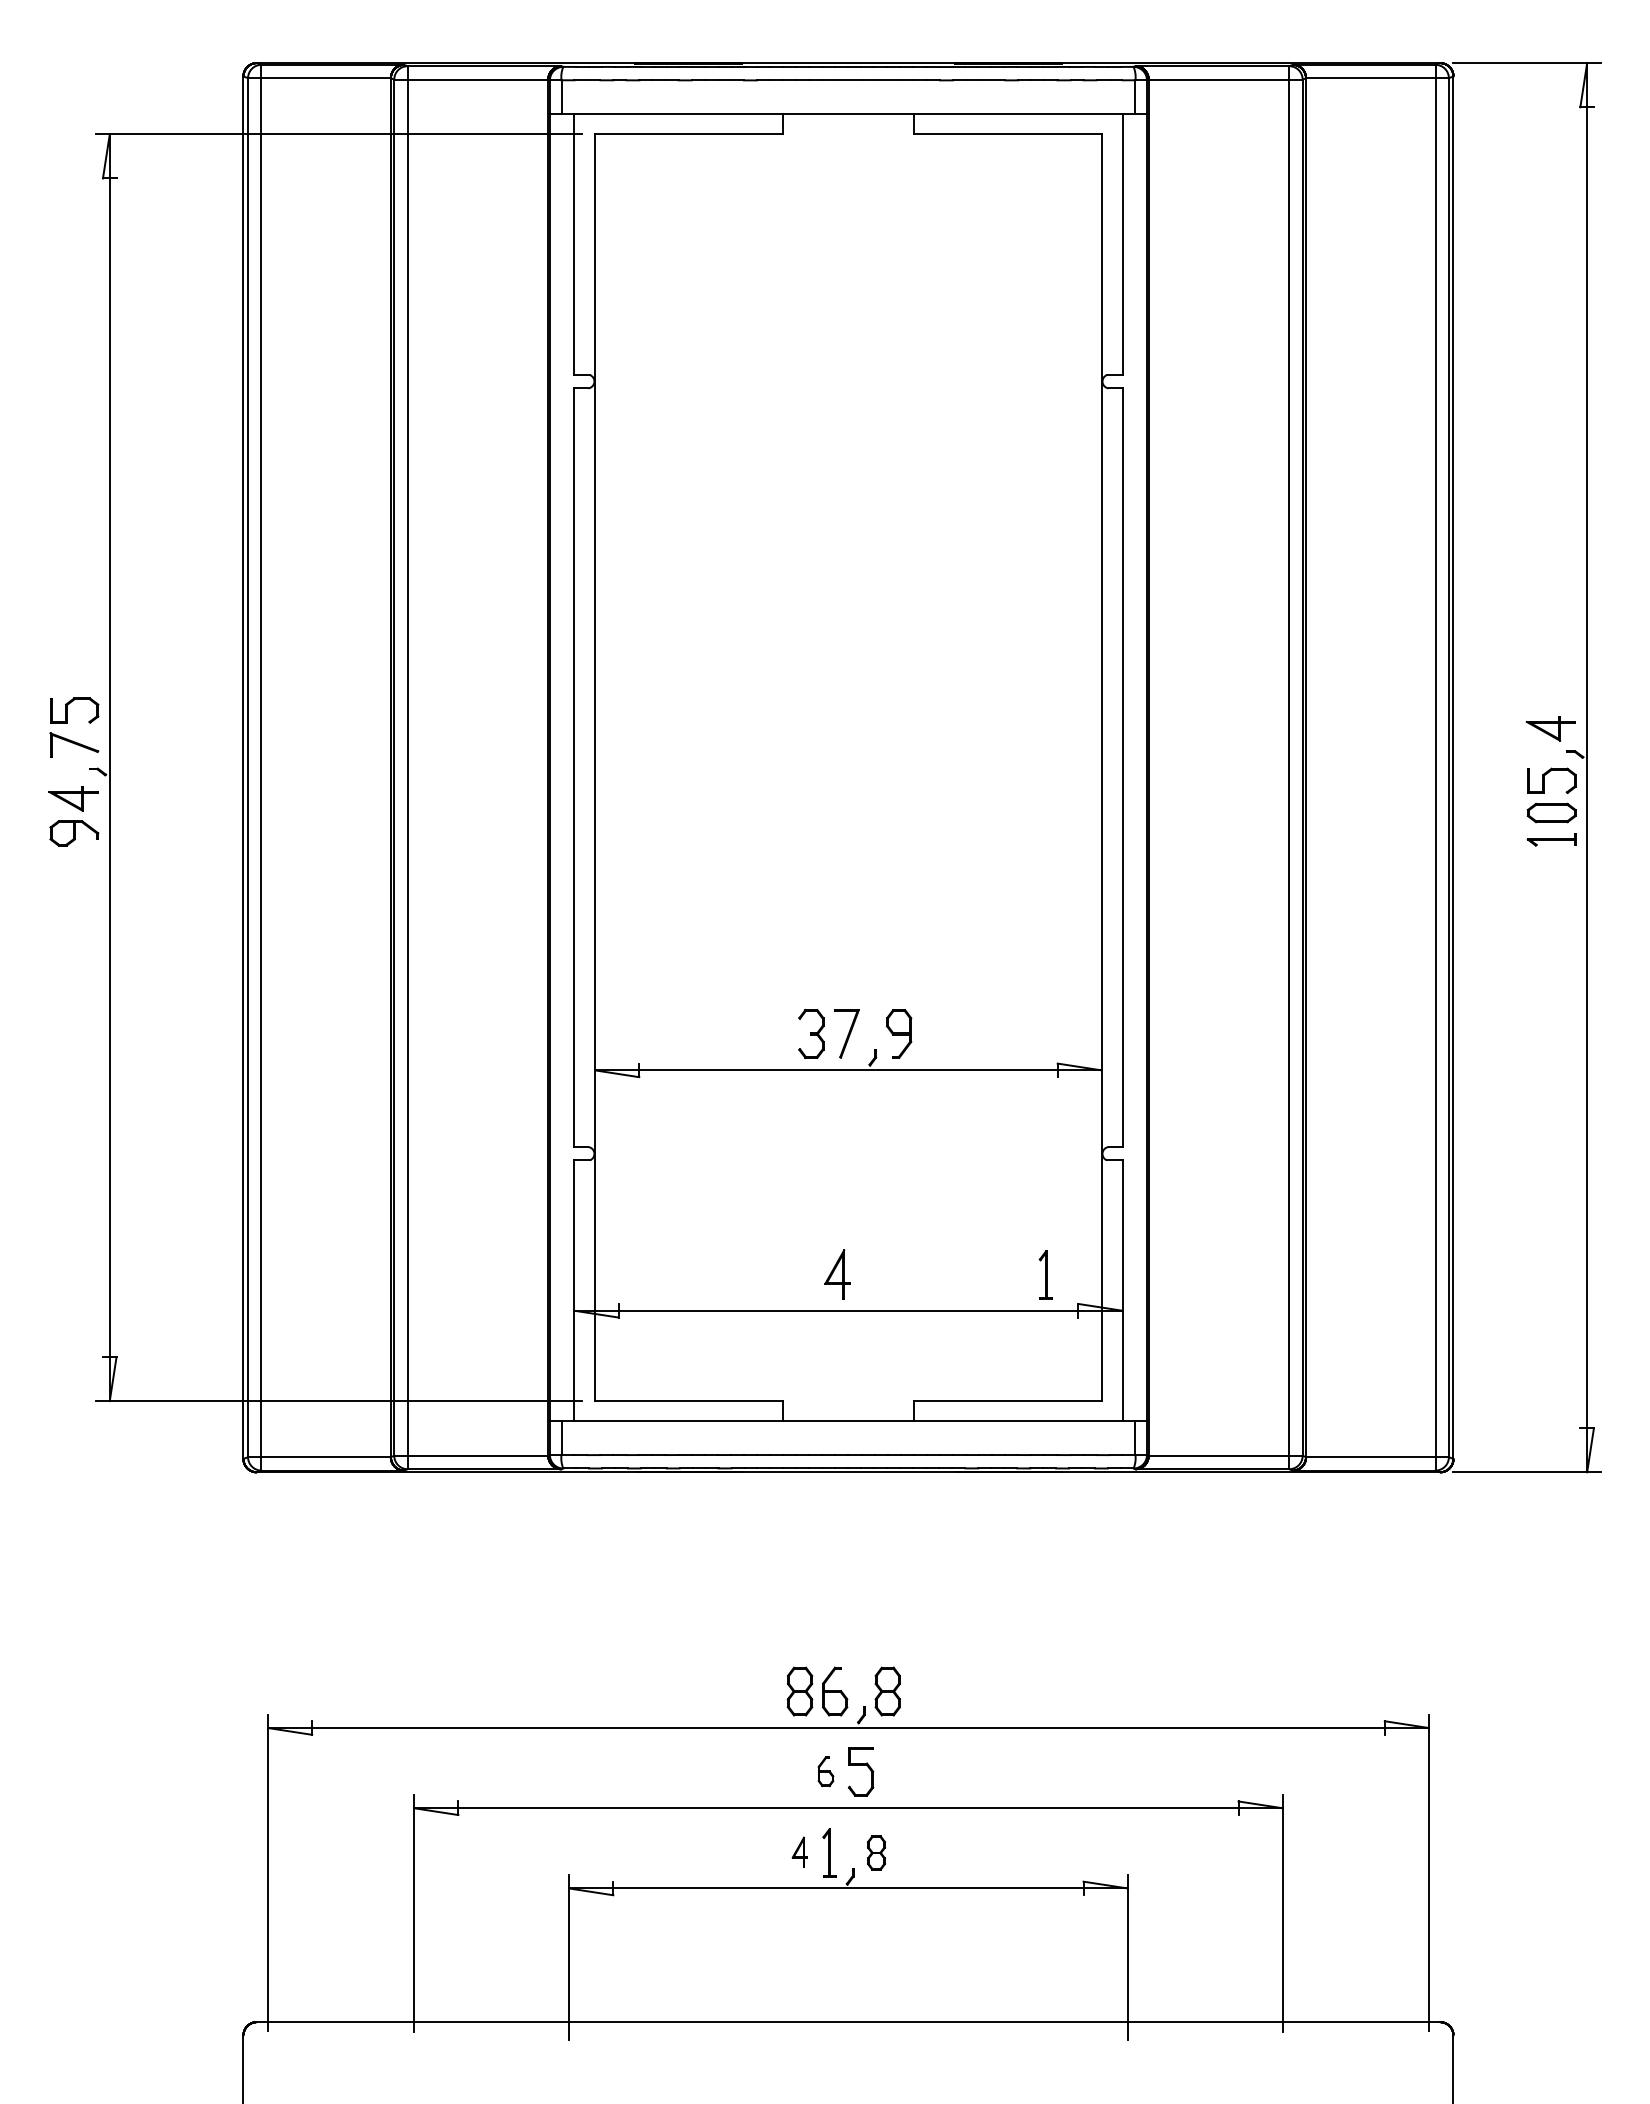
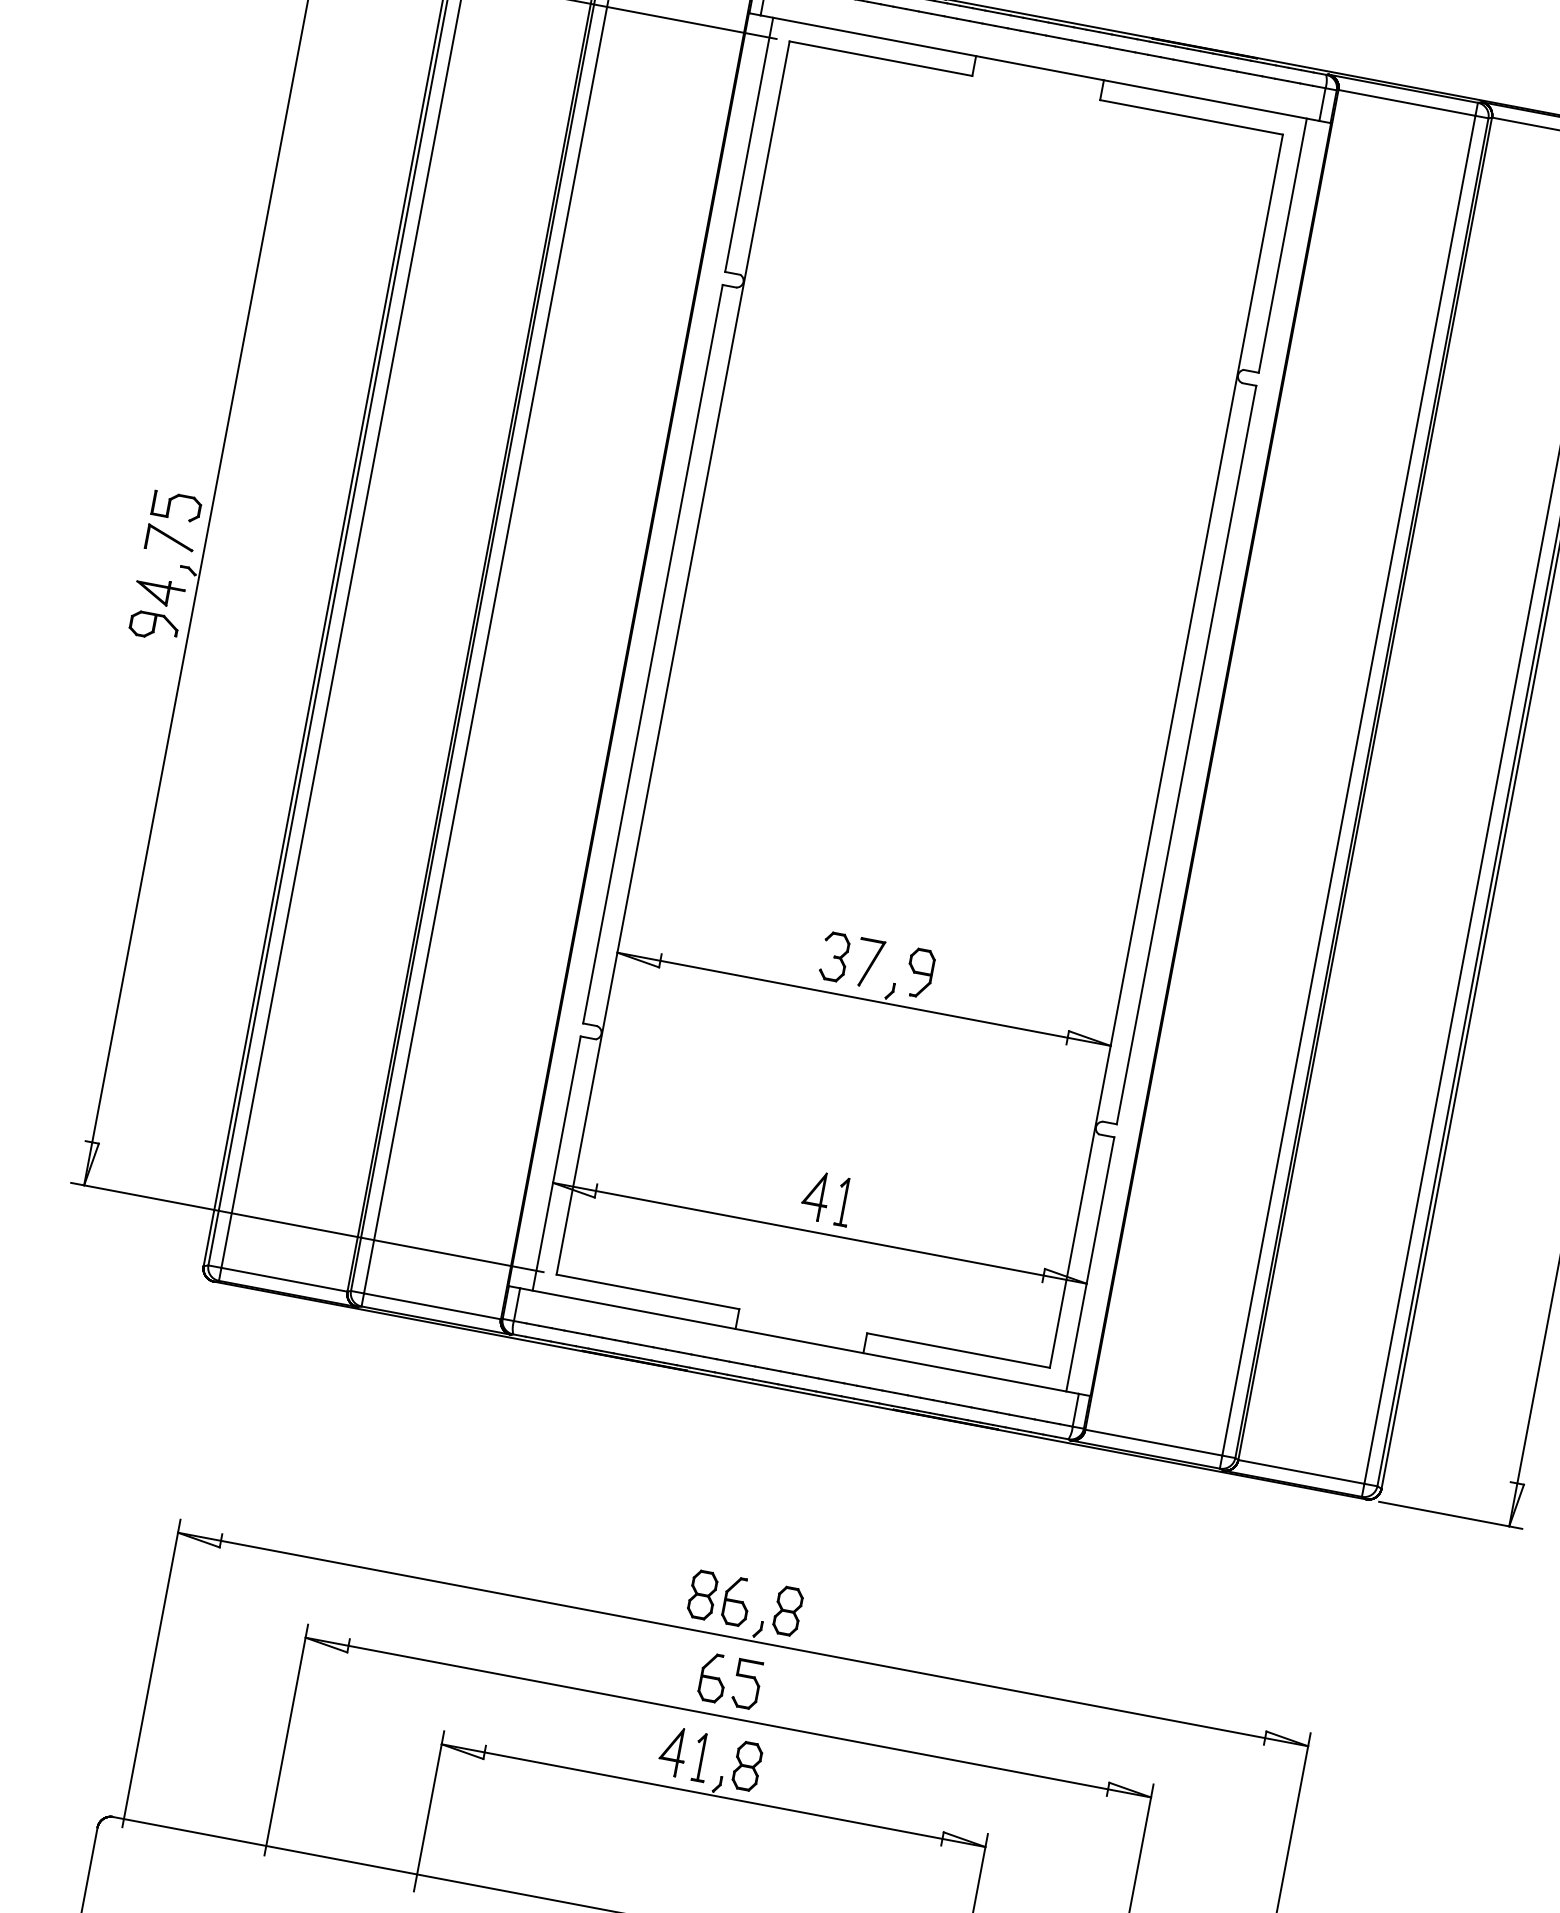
part: (1045, 1274) -> (844, 1201), moved
part: (825, 1771) -> (712, 1677), size x1.67
part: (799, 1851) -> (672, 1750), size x1.67
part: (876, 1852) -> (747, 1765), size x1.43

